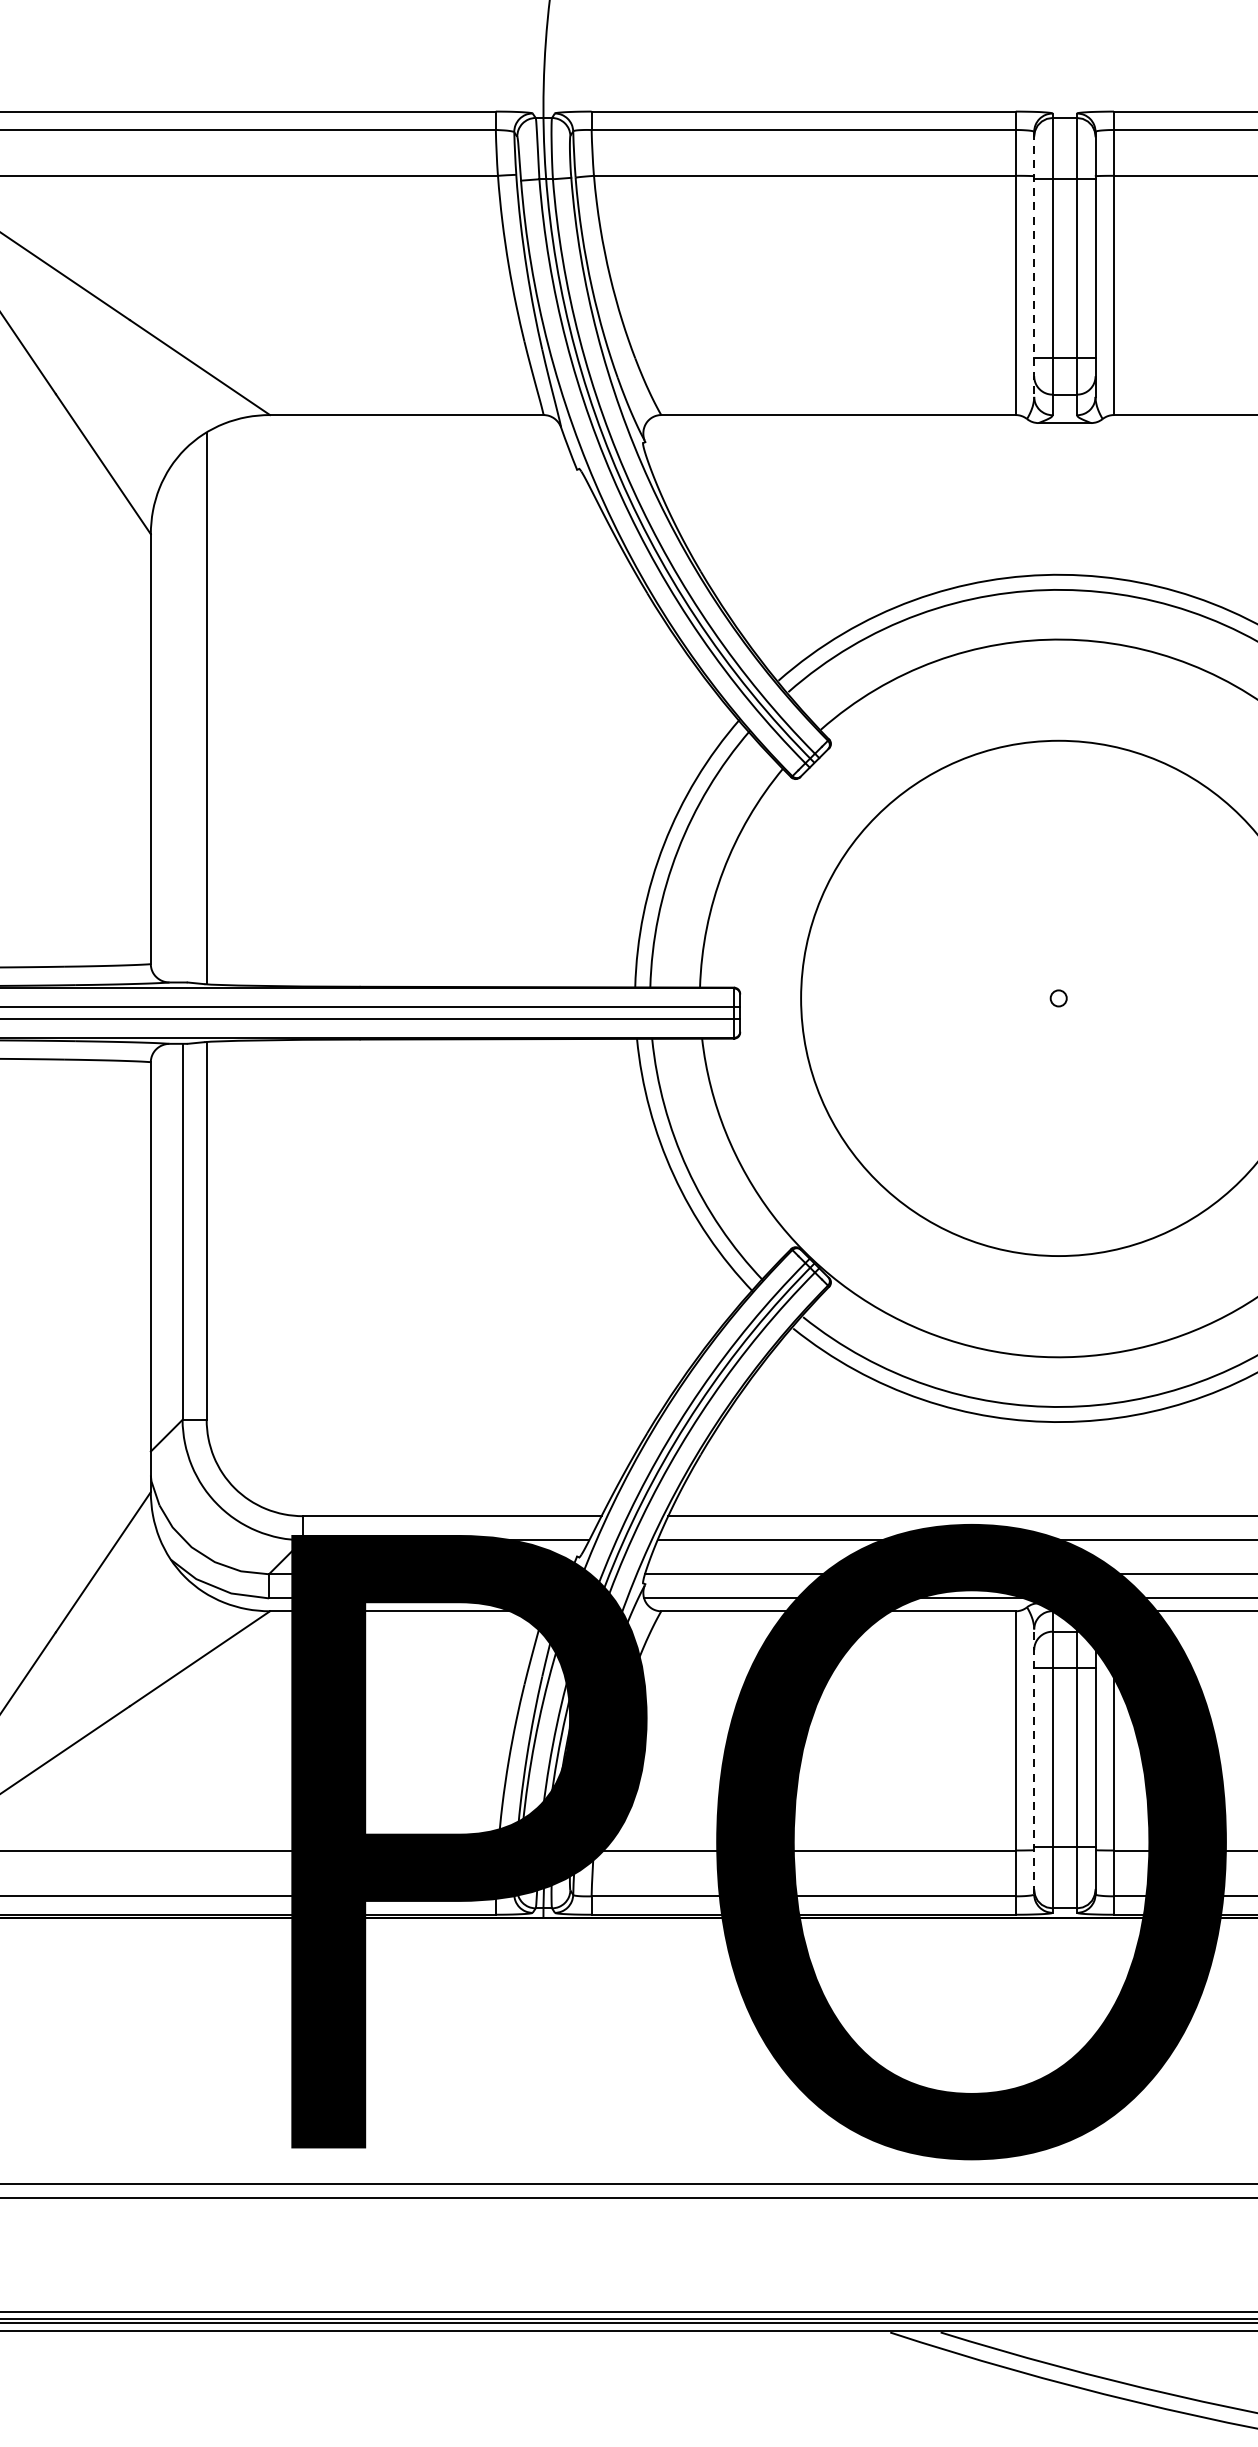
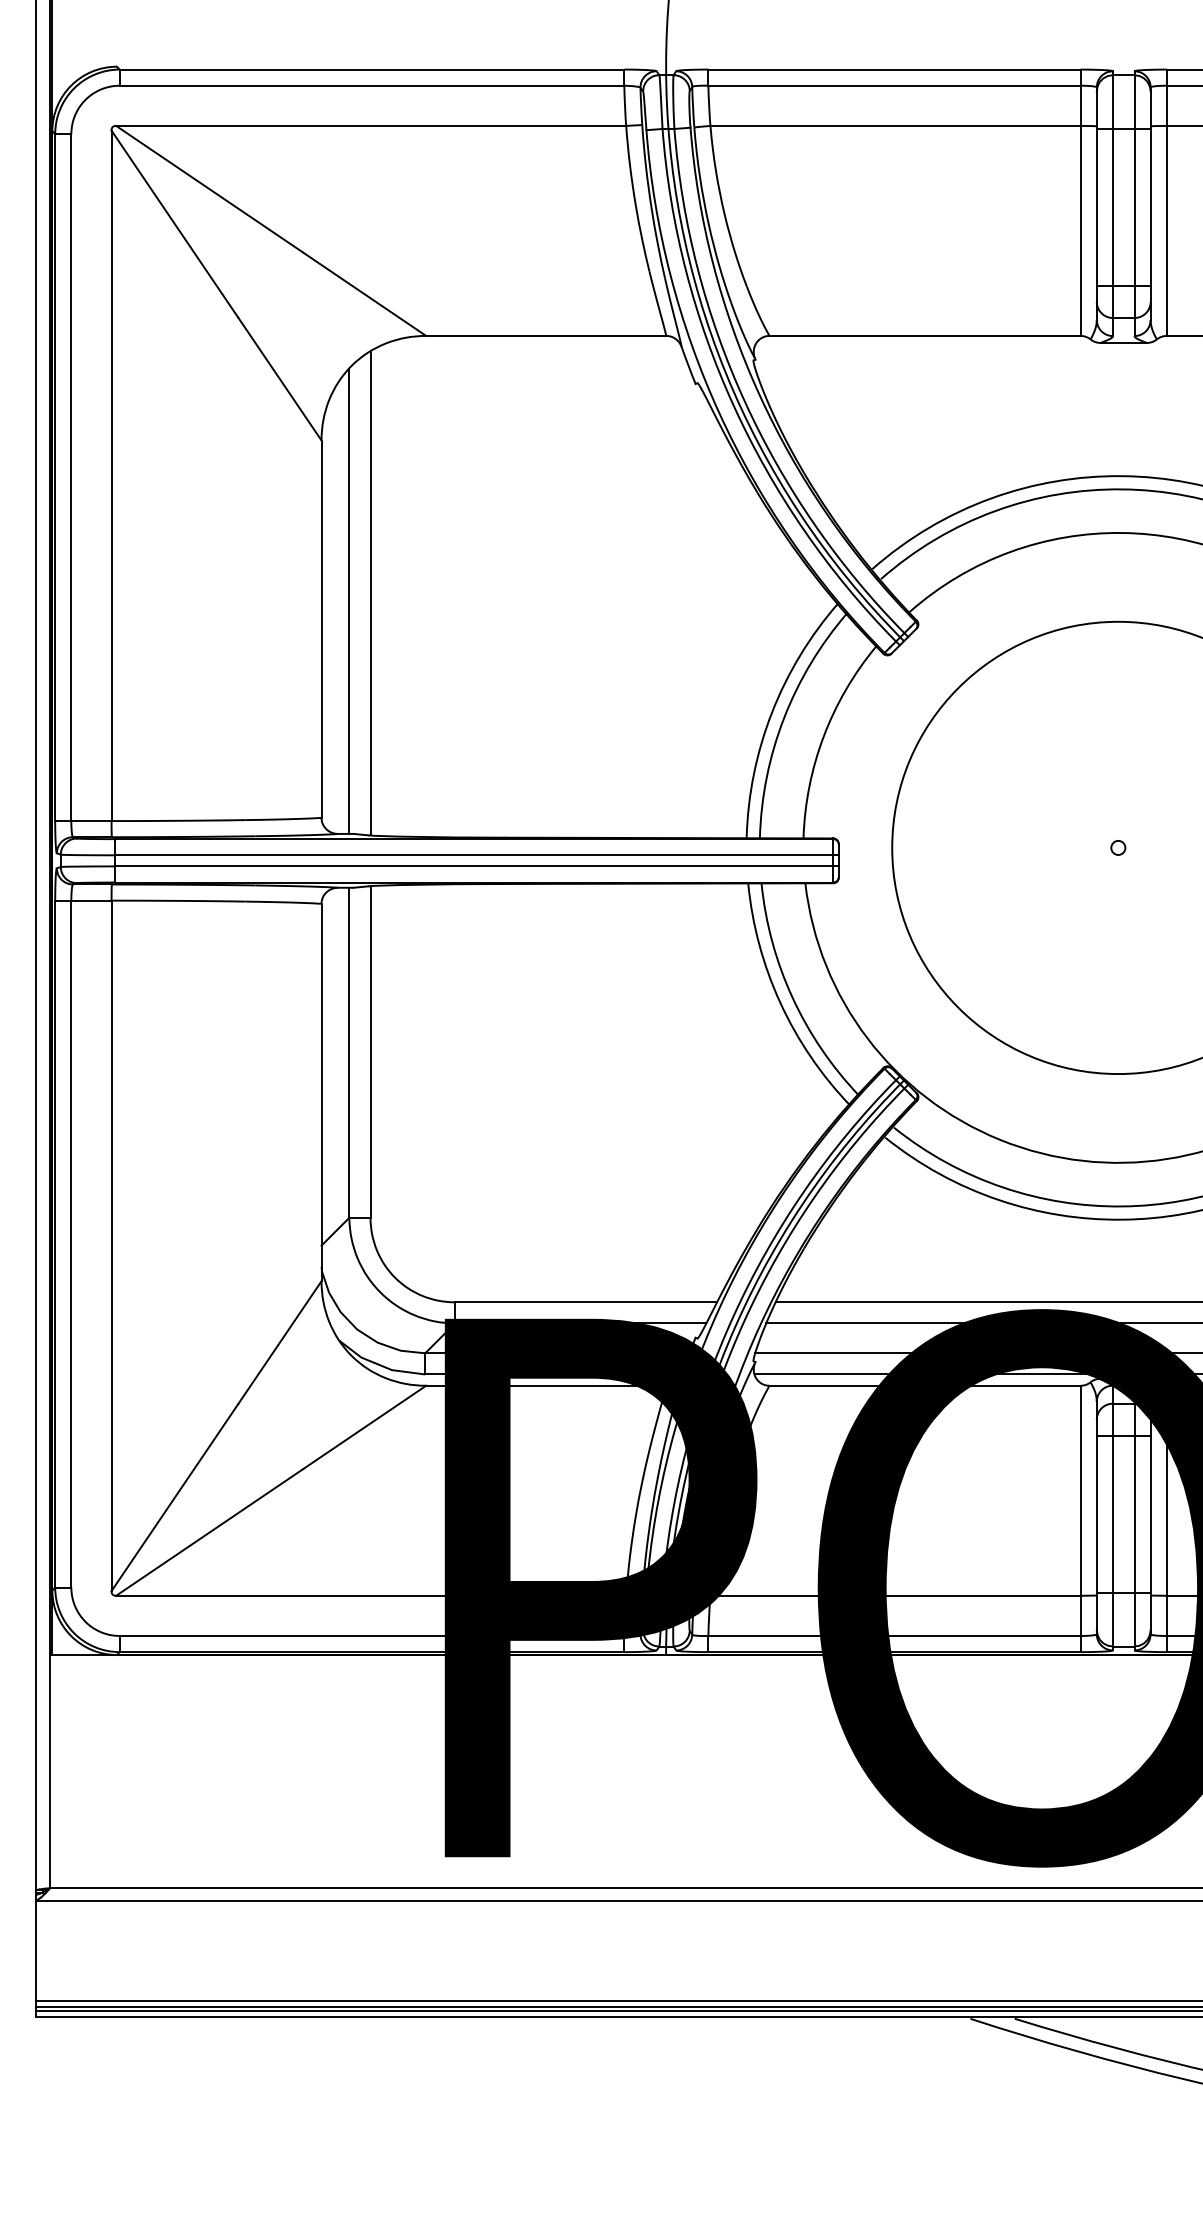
line: (1033, 265) -> (1096, 204), dashed -> solid
line: (182, 716) -> (349, 600), added
line: (1033, 1761) -> (1096, 1517), dashed -> solid

